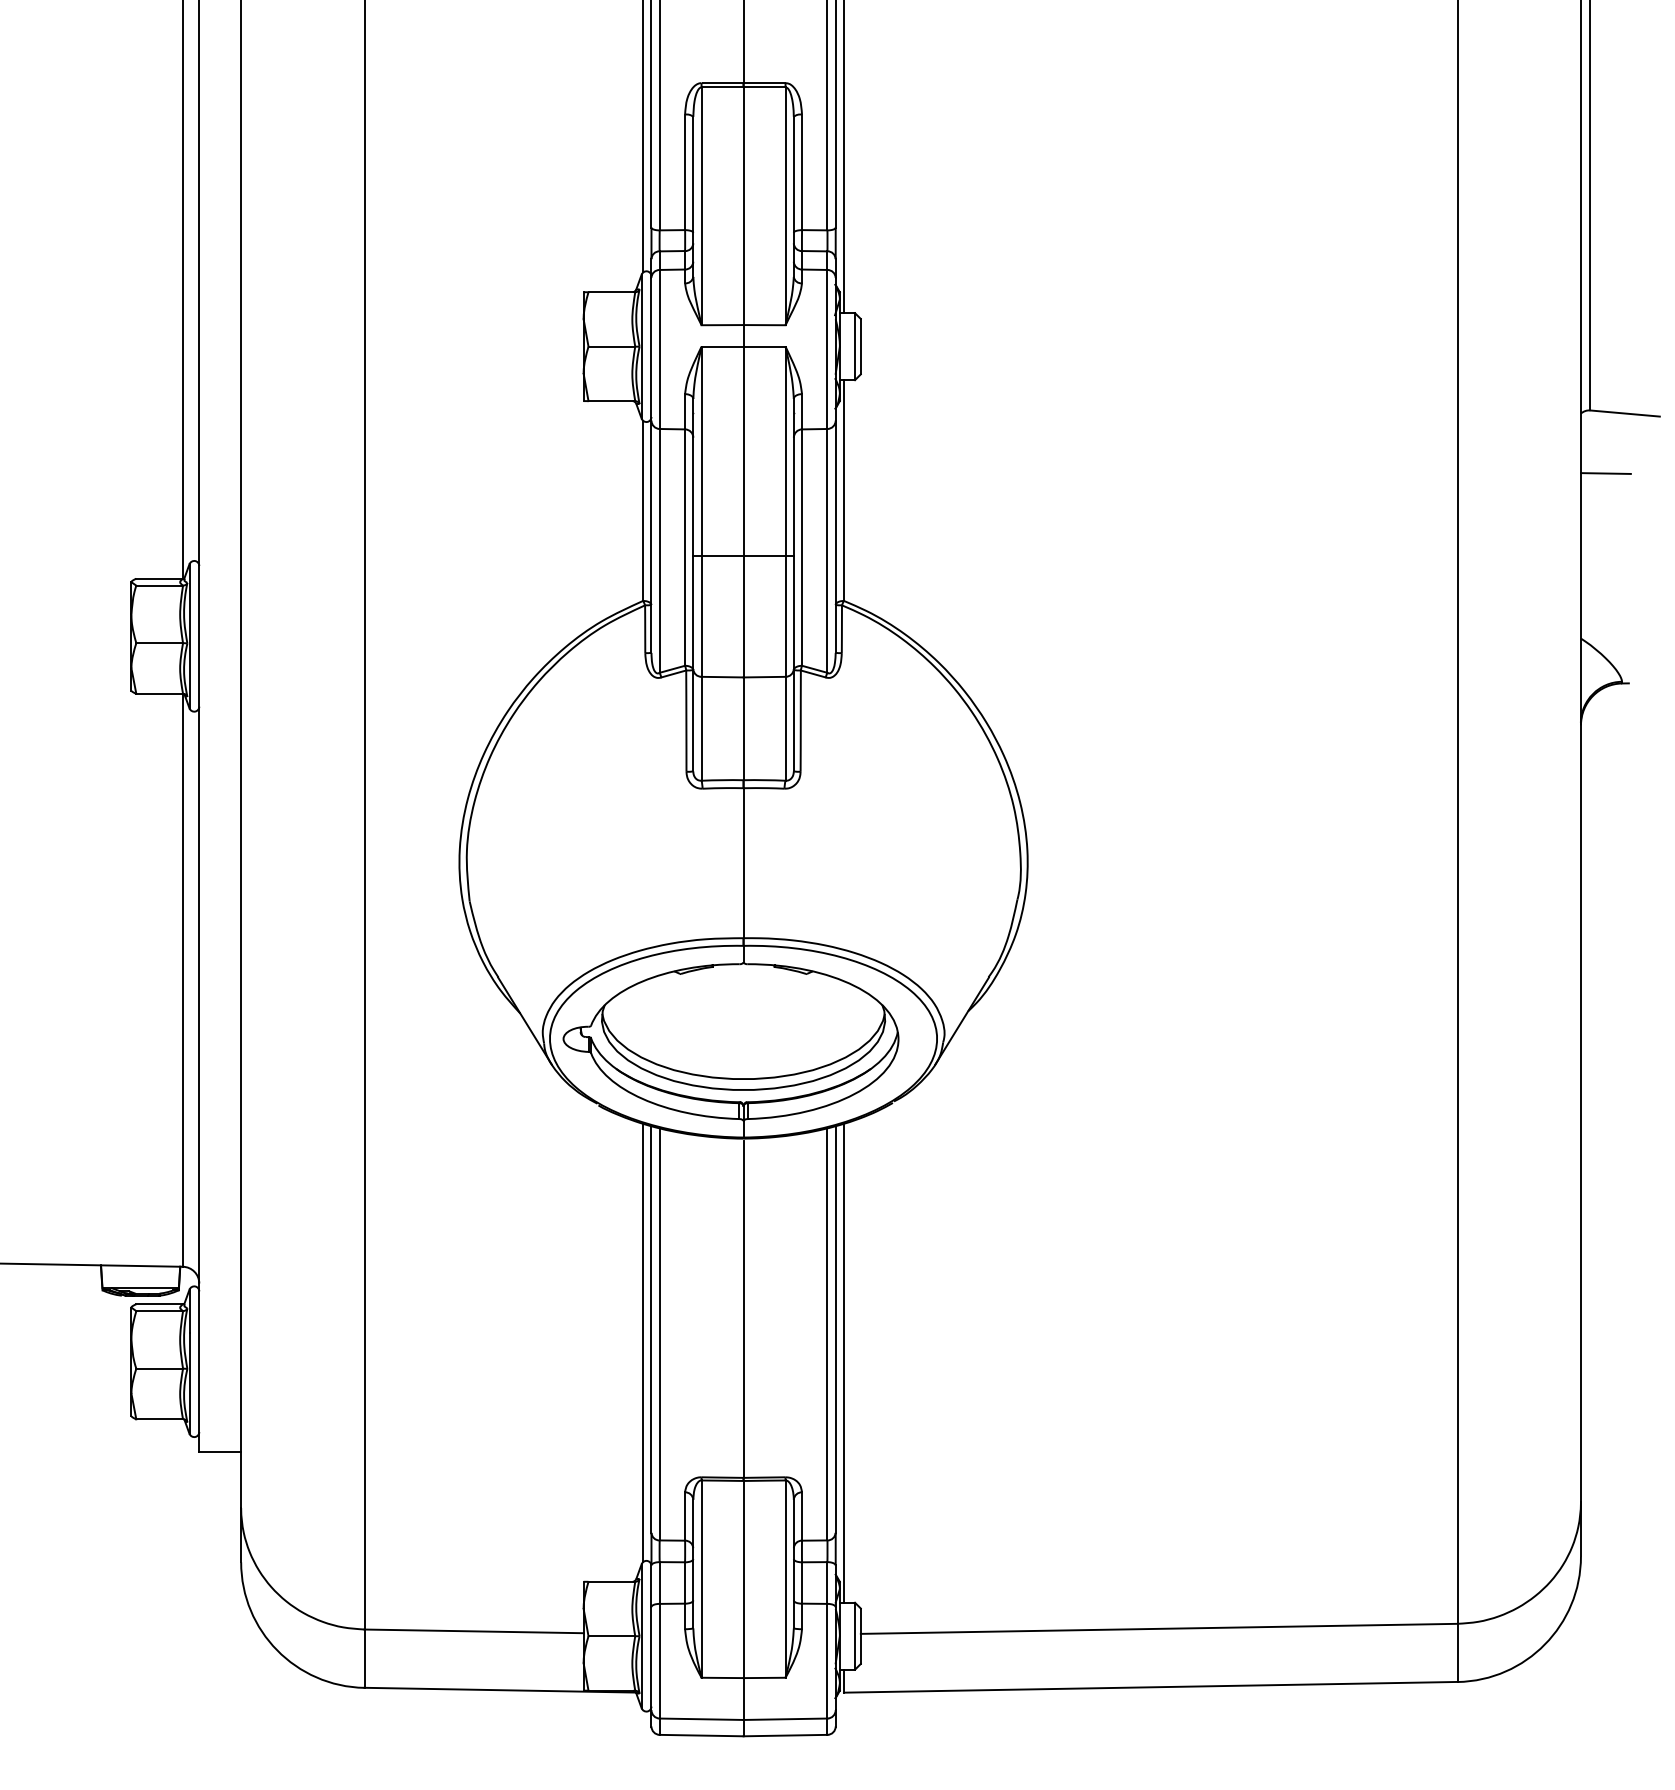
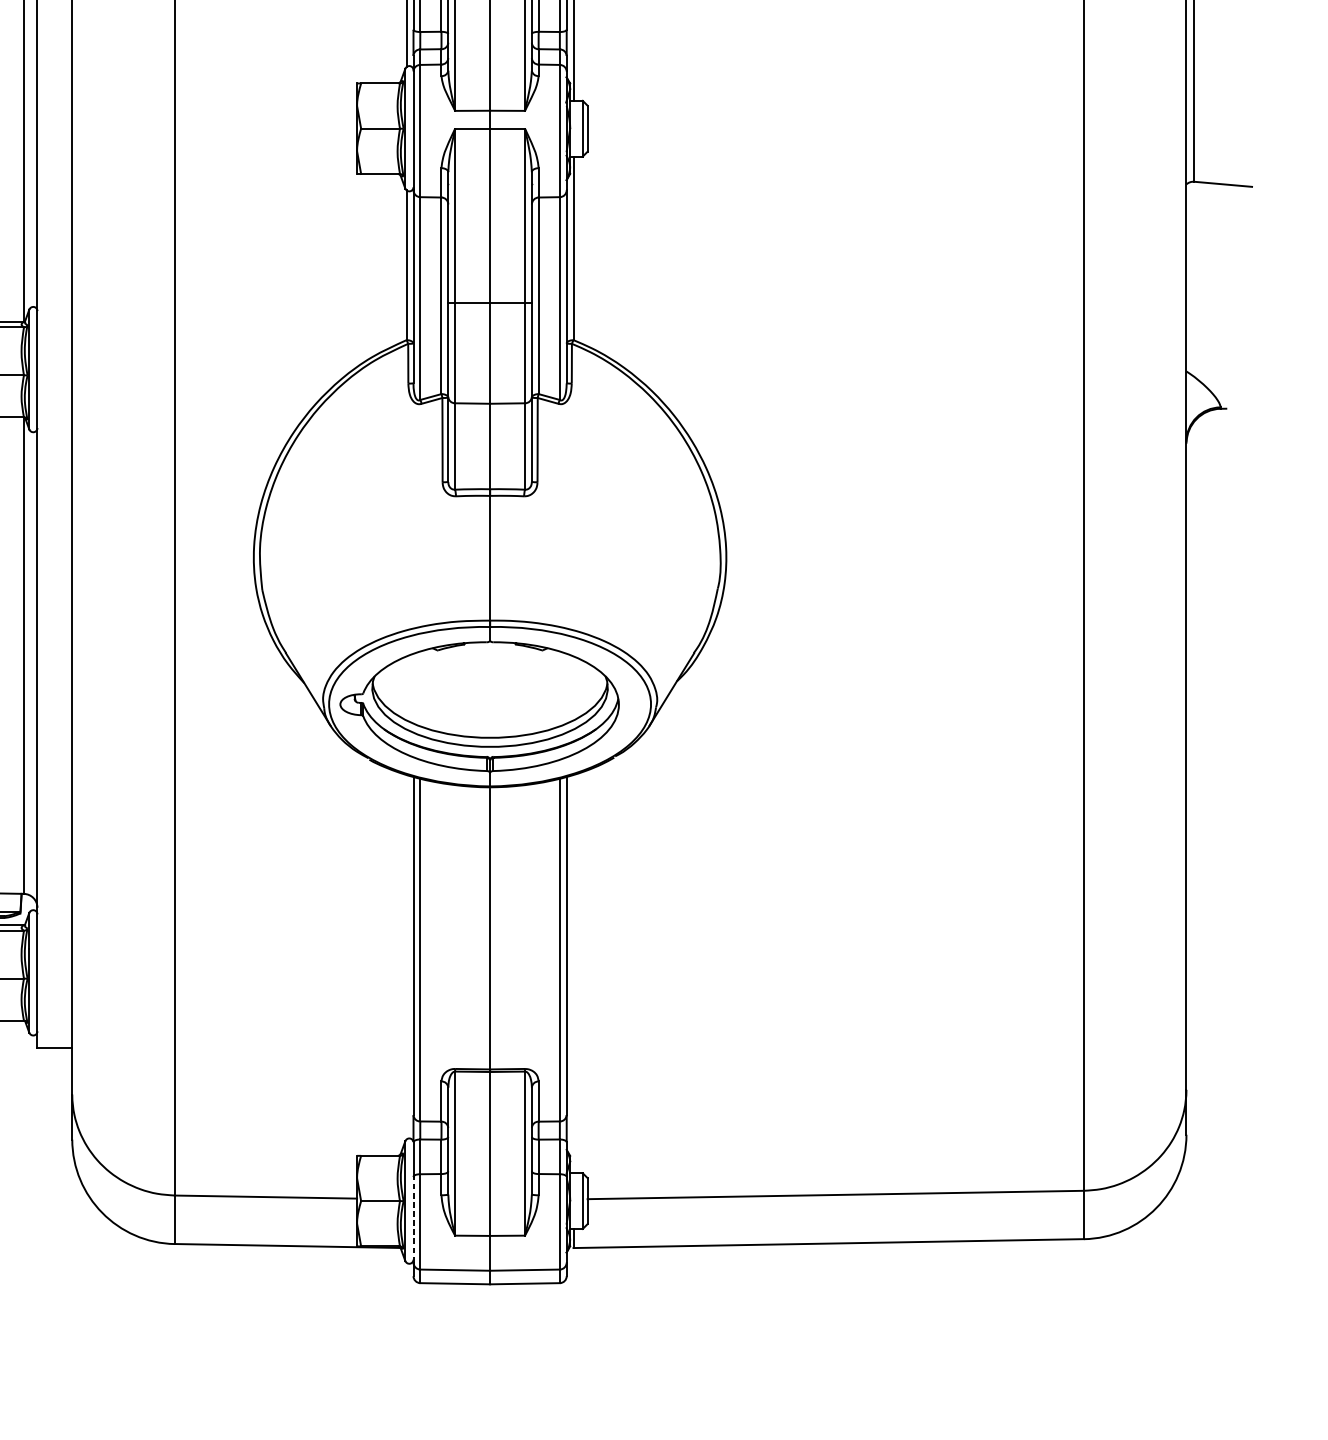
line: (1605, 473) -> (1206, 234), removed
line: (643, 1343) -> (406, 957), removed
line: (843, 1363) -> (573, 974), removed
line: (651, 1658) -> (413, 1219), solid -> dashed

